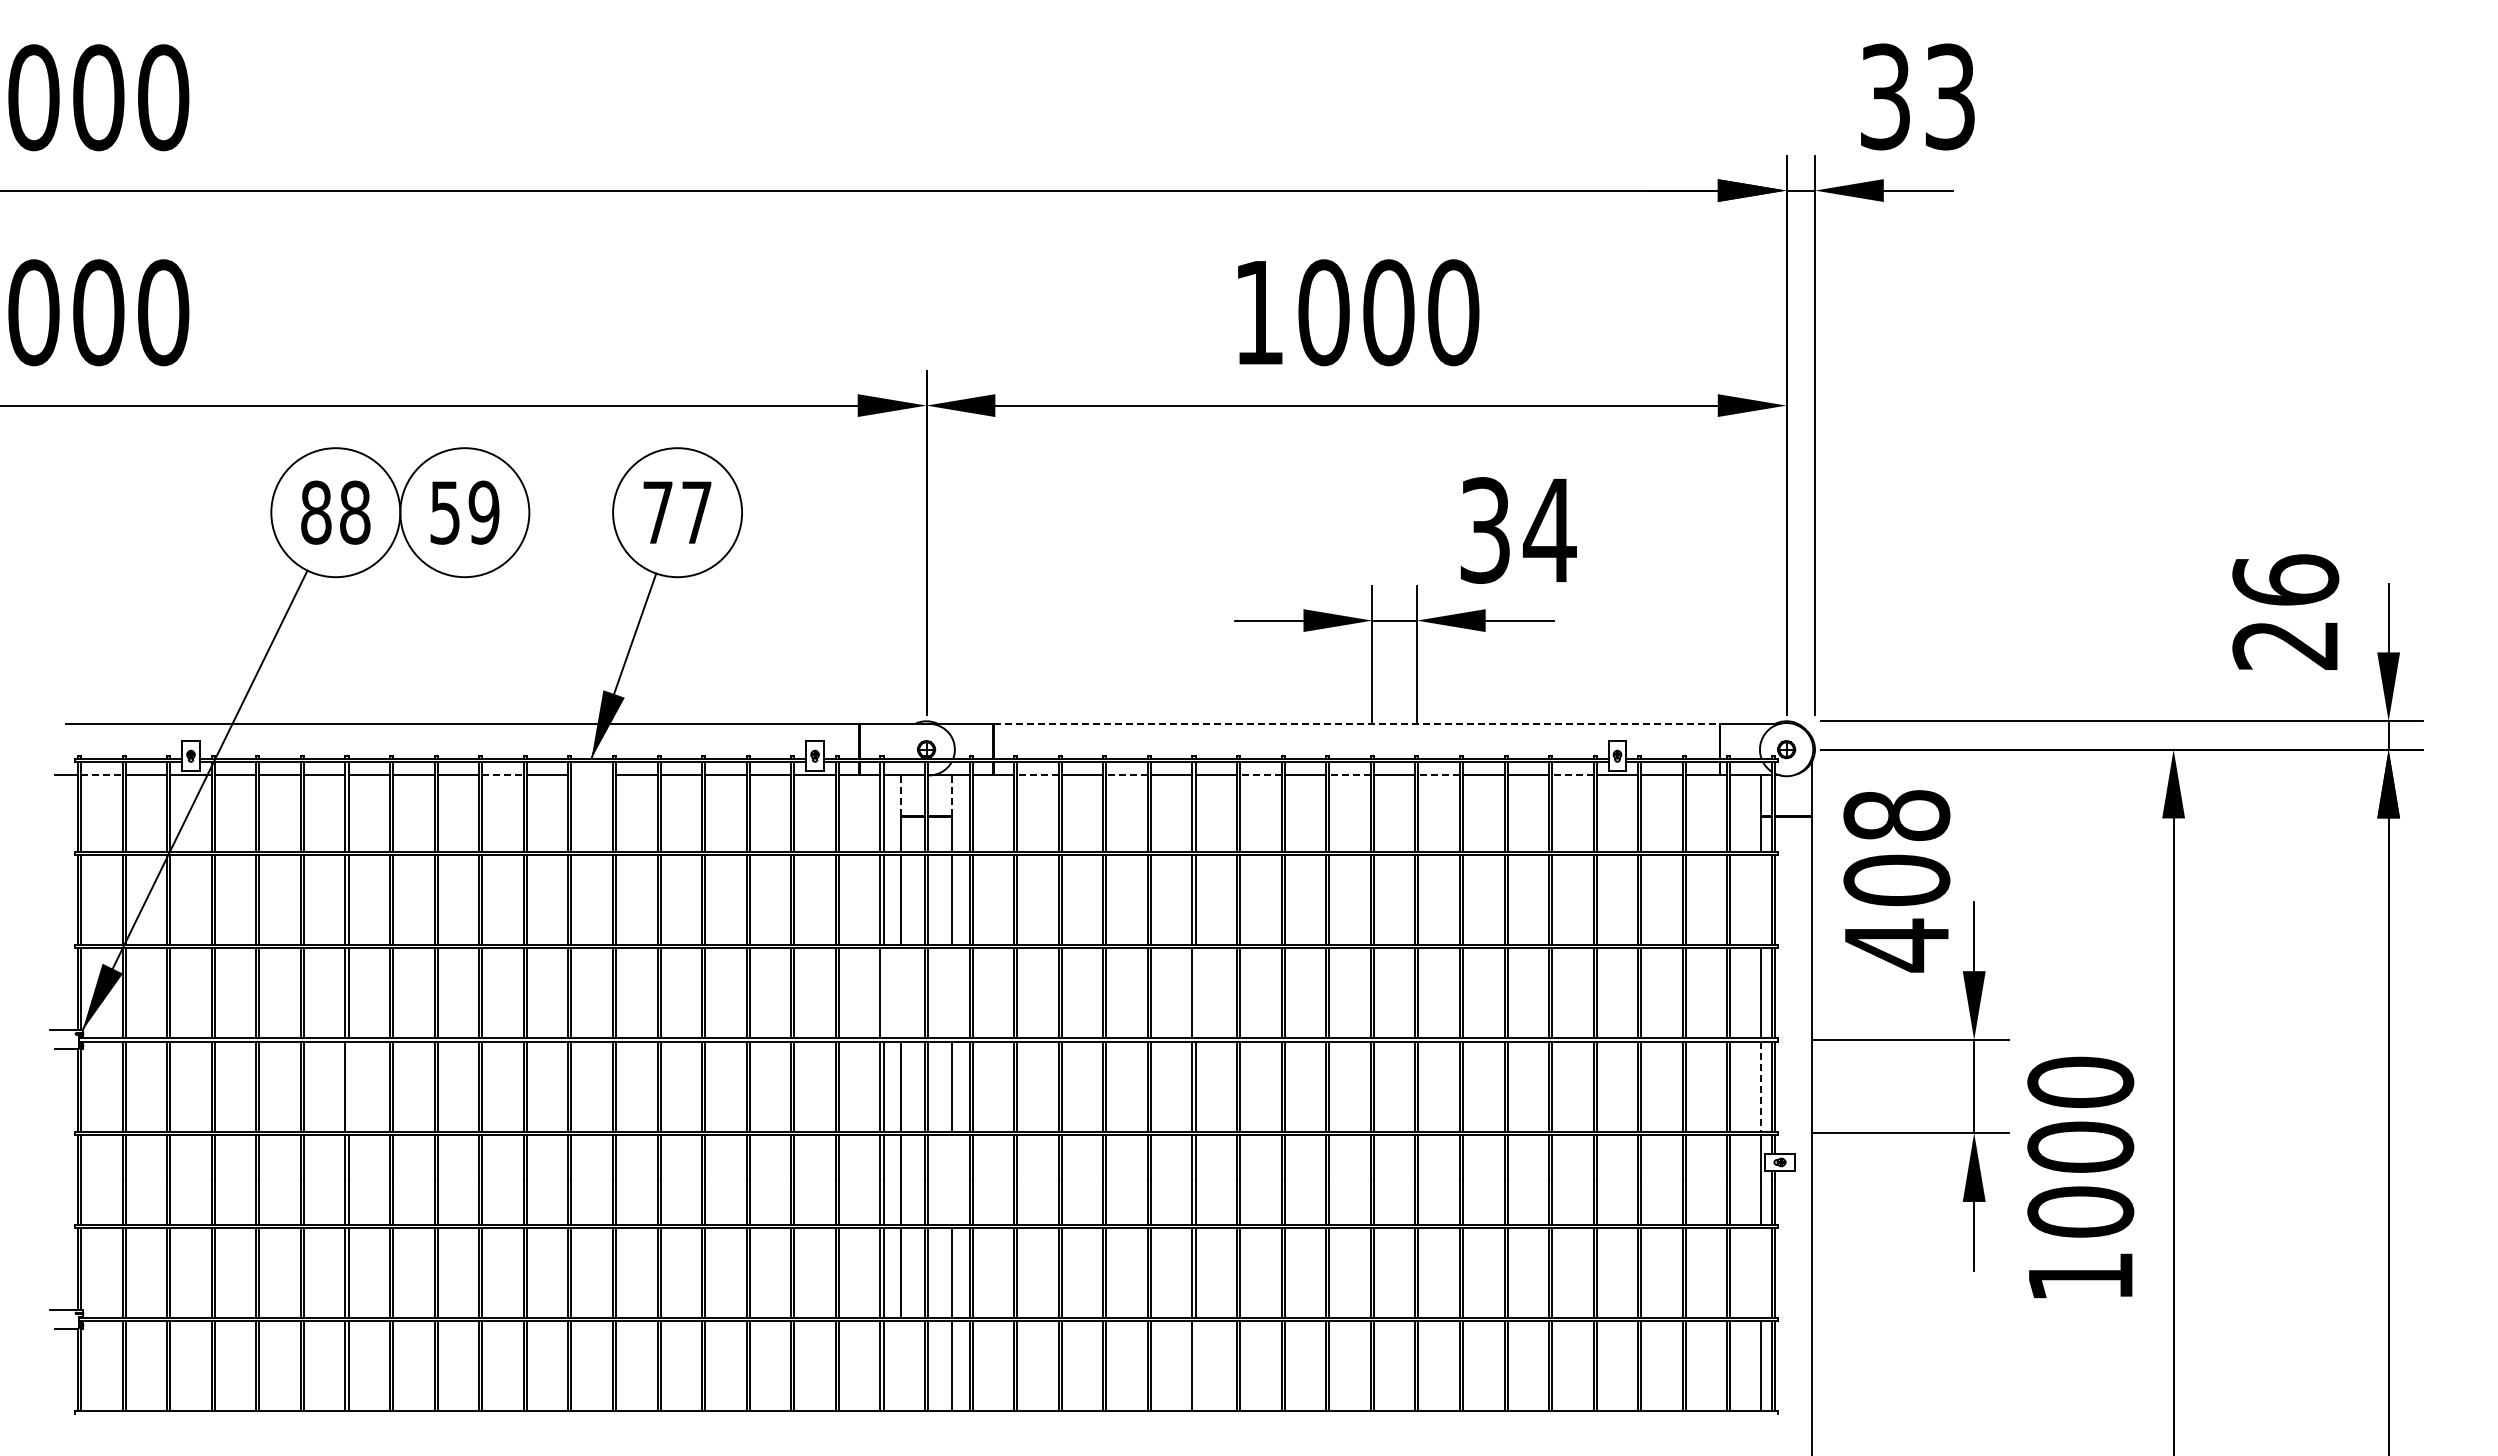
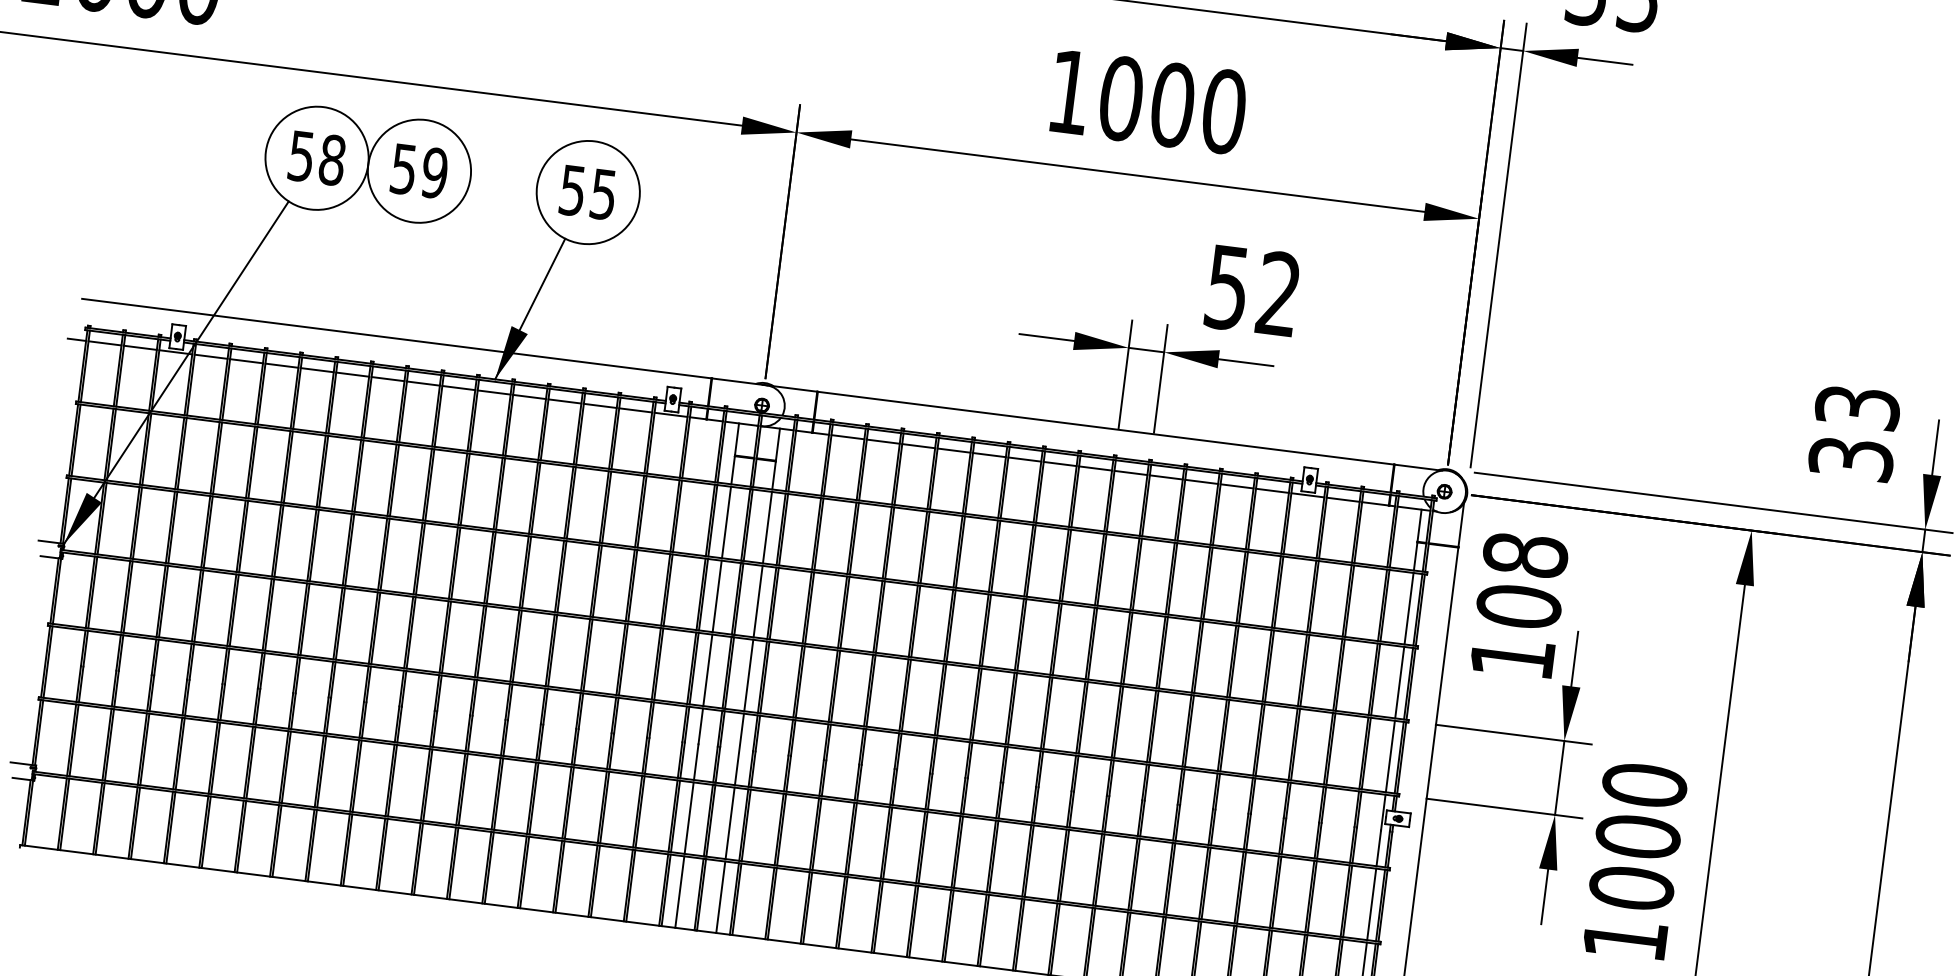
text: (316, 512) -> (301, 156), 88 -> 58
text: (677, 512) -> (588, 192), 77 -> 55
text: (1518, 530) -> (1253, 291), 34 -> 52
text: (2285, 611) -> (1854, 432), 26 -> 33
line: (1356, 723) -> (1105, 427), dashed -> solid
line: (101, 775) -> (104, 343), dashed -> solid
line: (503, 775) -> (423, 383), dashed -> solid
line: (591, 775) -> (493, 392), added
line: (1037, 775) -> (847, 437), dashed -> solid
line: (1127, 775) -> (918, 446), dashed -> solid
line: (1260, 775) -> (1024, 459), dashed -> solid
line: (1350, 775) -> (1095, 468), dashed -> solid
line: (1439, 775) -> (1166, 477), dashed -> solid
line: (1572, 775) -> (1272, 490), dashed -> solid
line: (900, 795) -> (736, 439), dashed -> solid
line: (952, 795) -> (778, 444), dashed -> solid
line: (1760, 900) -> (1408, 608), added
text: (1896, 945) -> (1512, 658), 408 -> 108
line: (883, 993) -> (703, 594), added
line: (900, 993) -> (716, 596), added
line: (952, 993) -> (758, 601), added
line: (1195, 993) -> (951, 626), added
line: (348, 1086) -> (269, 614), added
line: (1760, 1087) -> (1390, 757), dashed -> solid
line: (952, 1179) -> (739, 749), added
line: (1760, 1272) -> (1371, 904), added
line: (900, 1365) -> (679, 891), added
line: (1195, 1365) -> (913, 921), added

